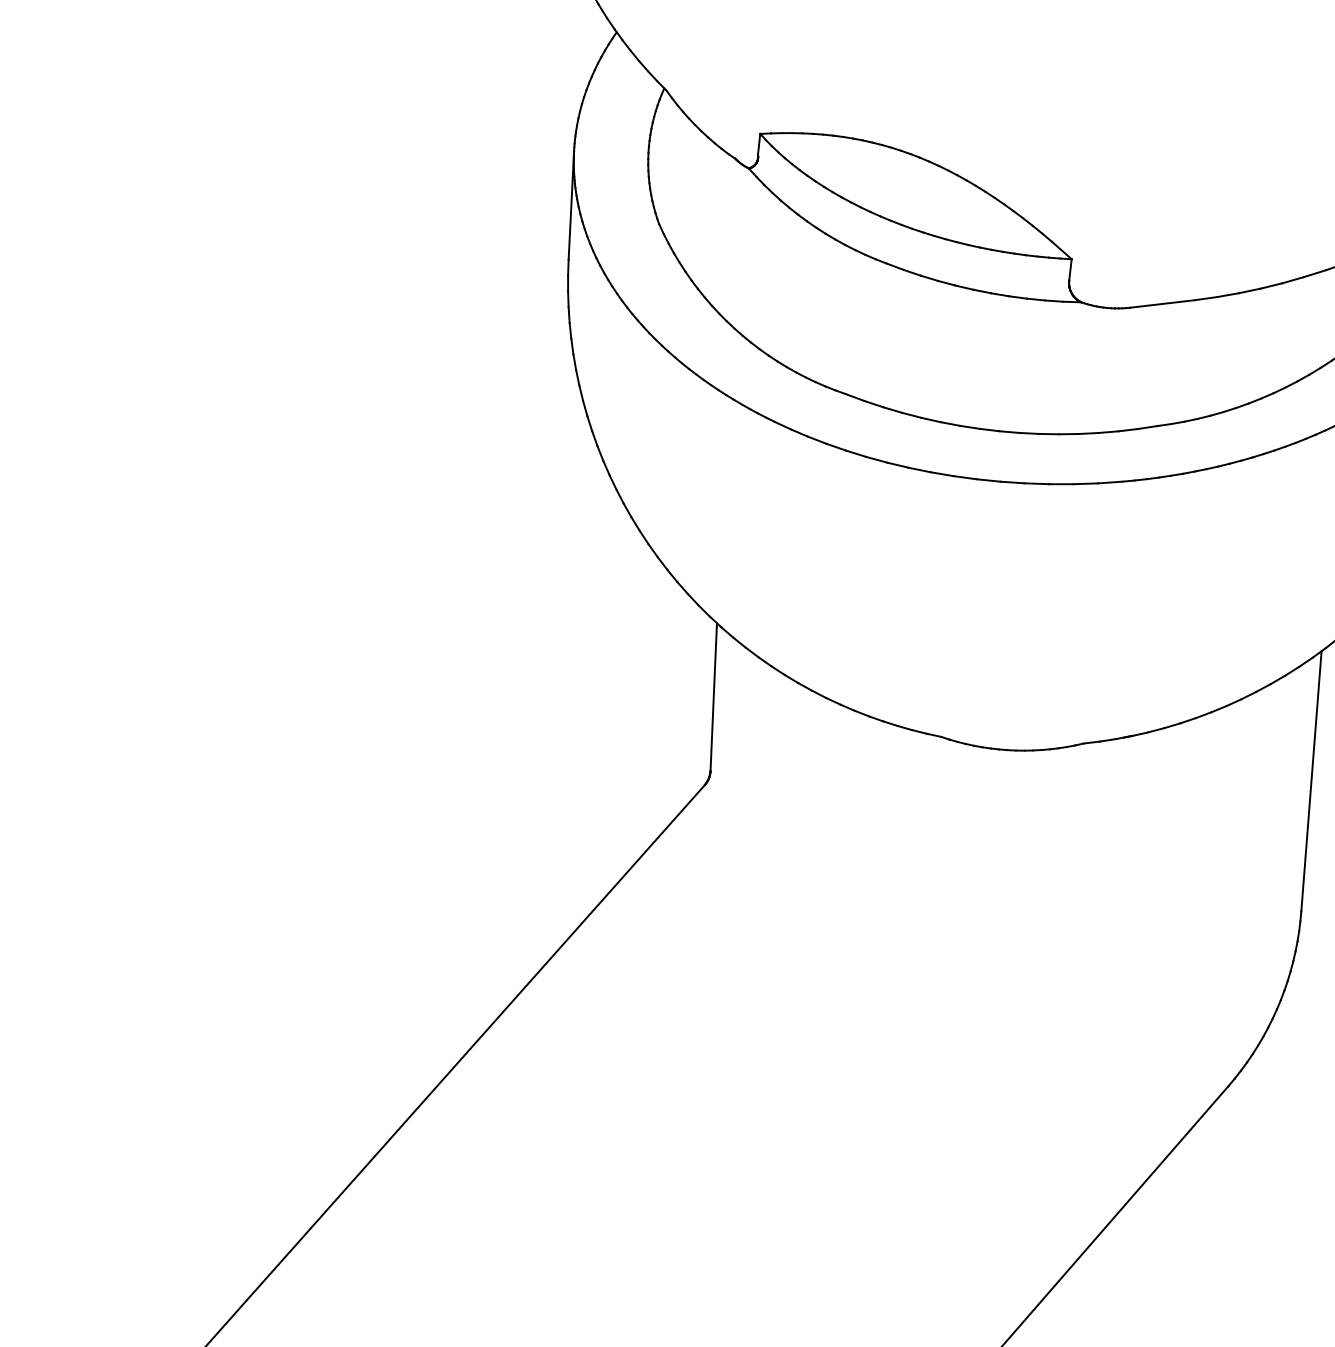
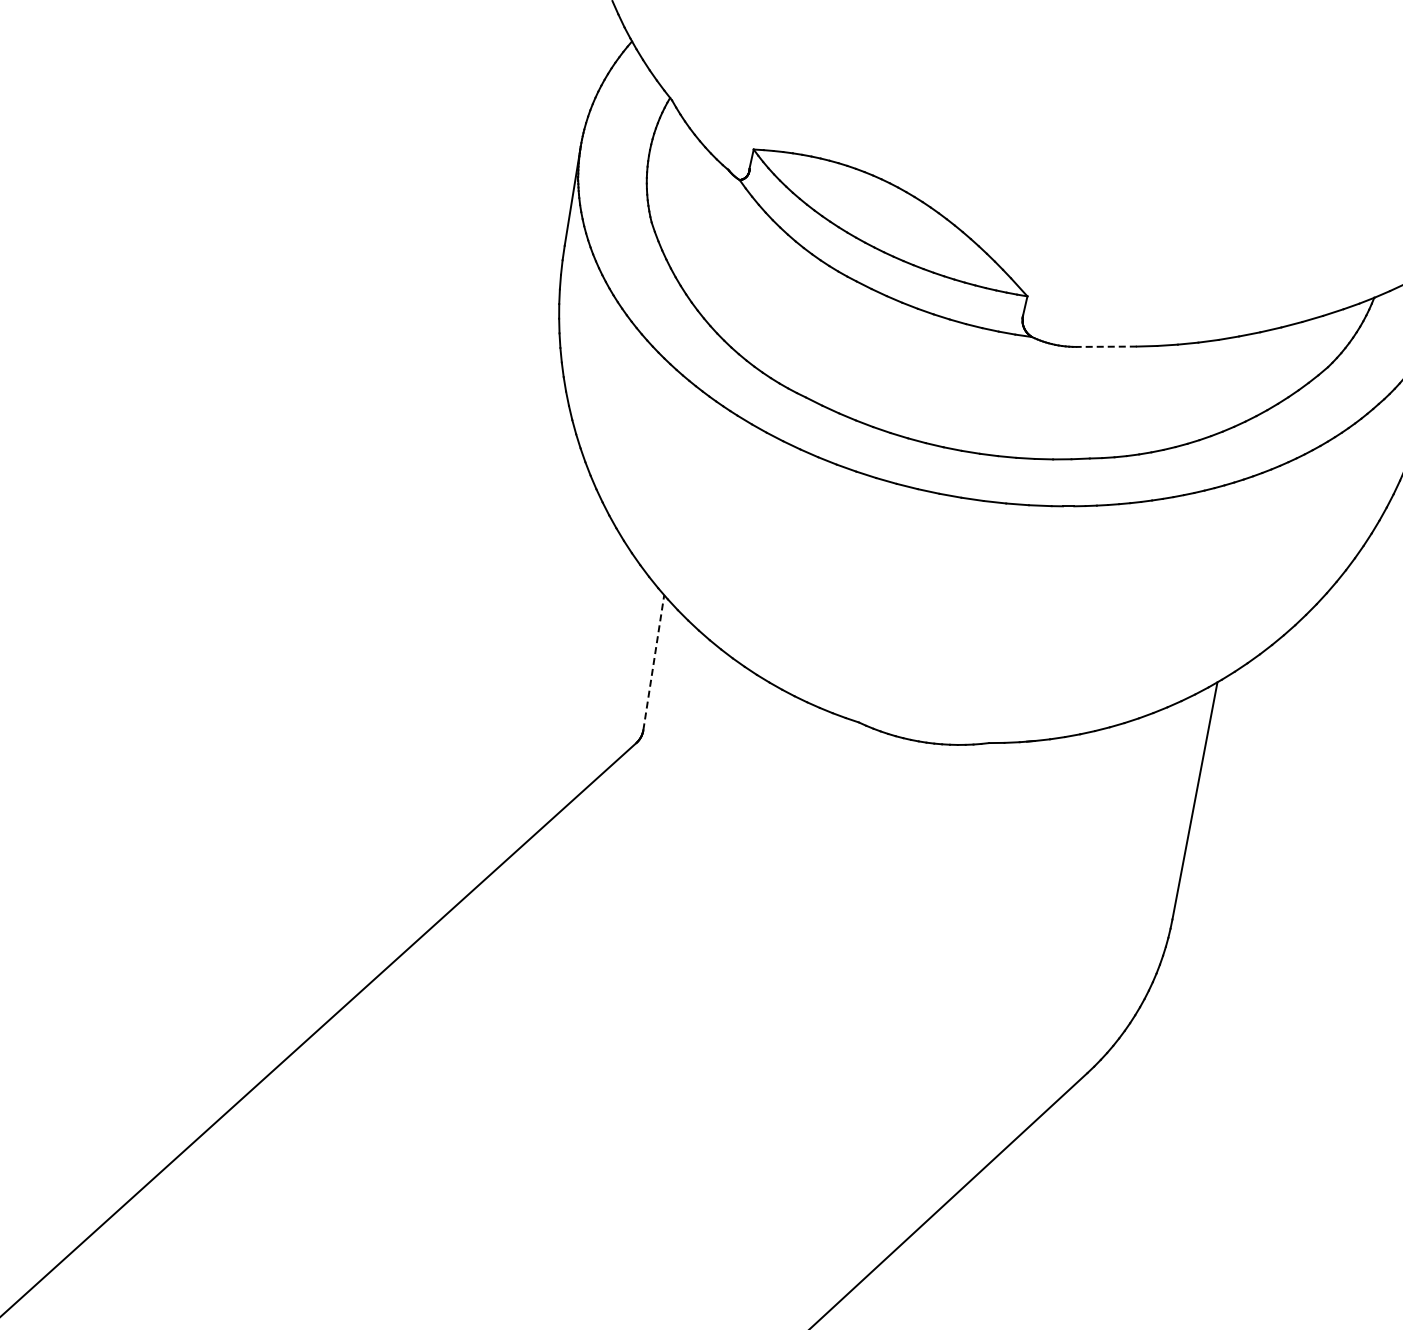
line: (1162, 303) -> (1106, 346), solid -> dashed
line: (713, 696) -> (653, 662), solid -> dashed

